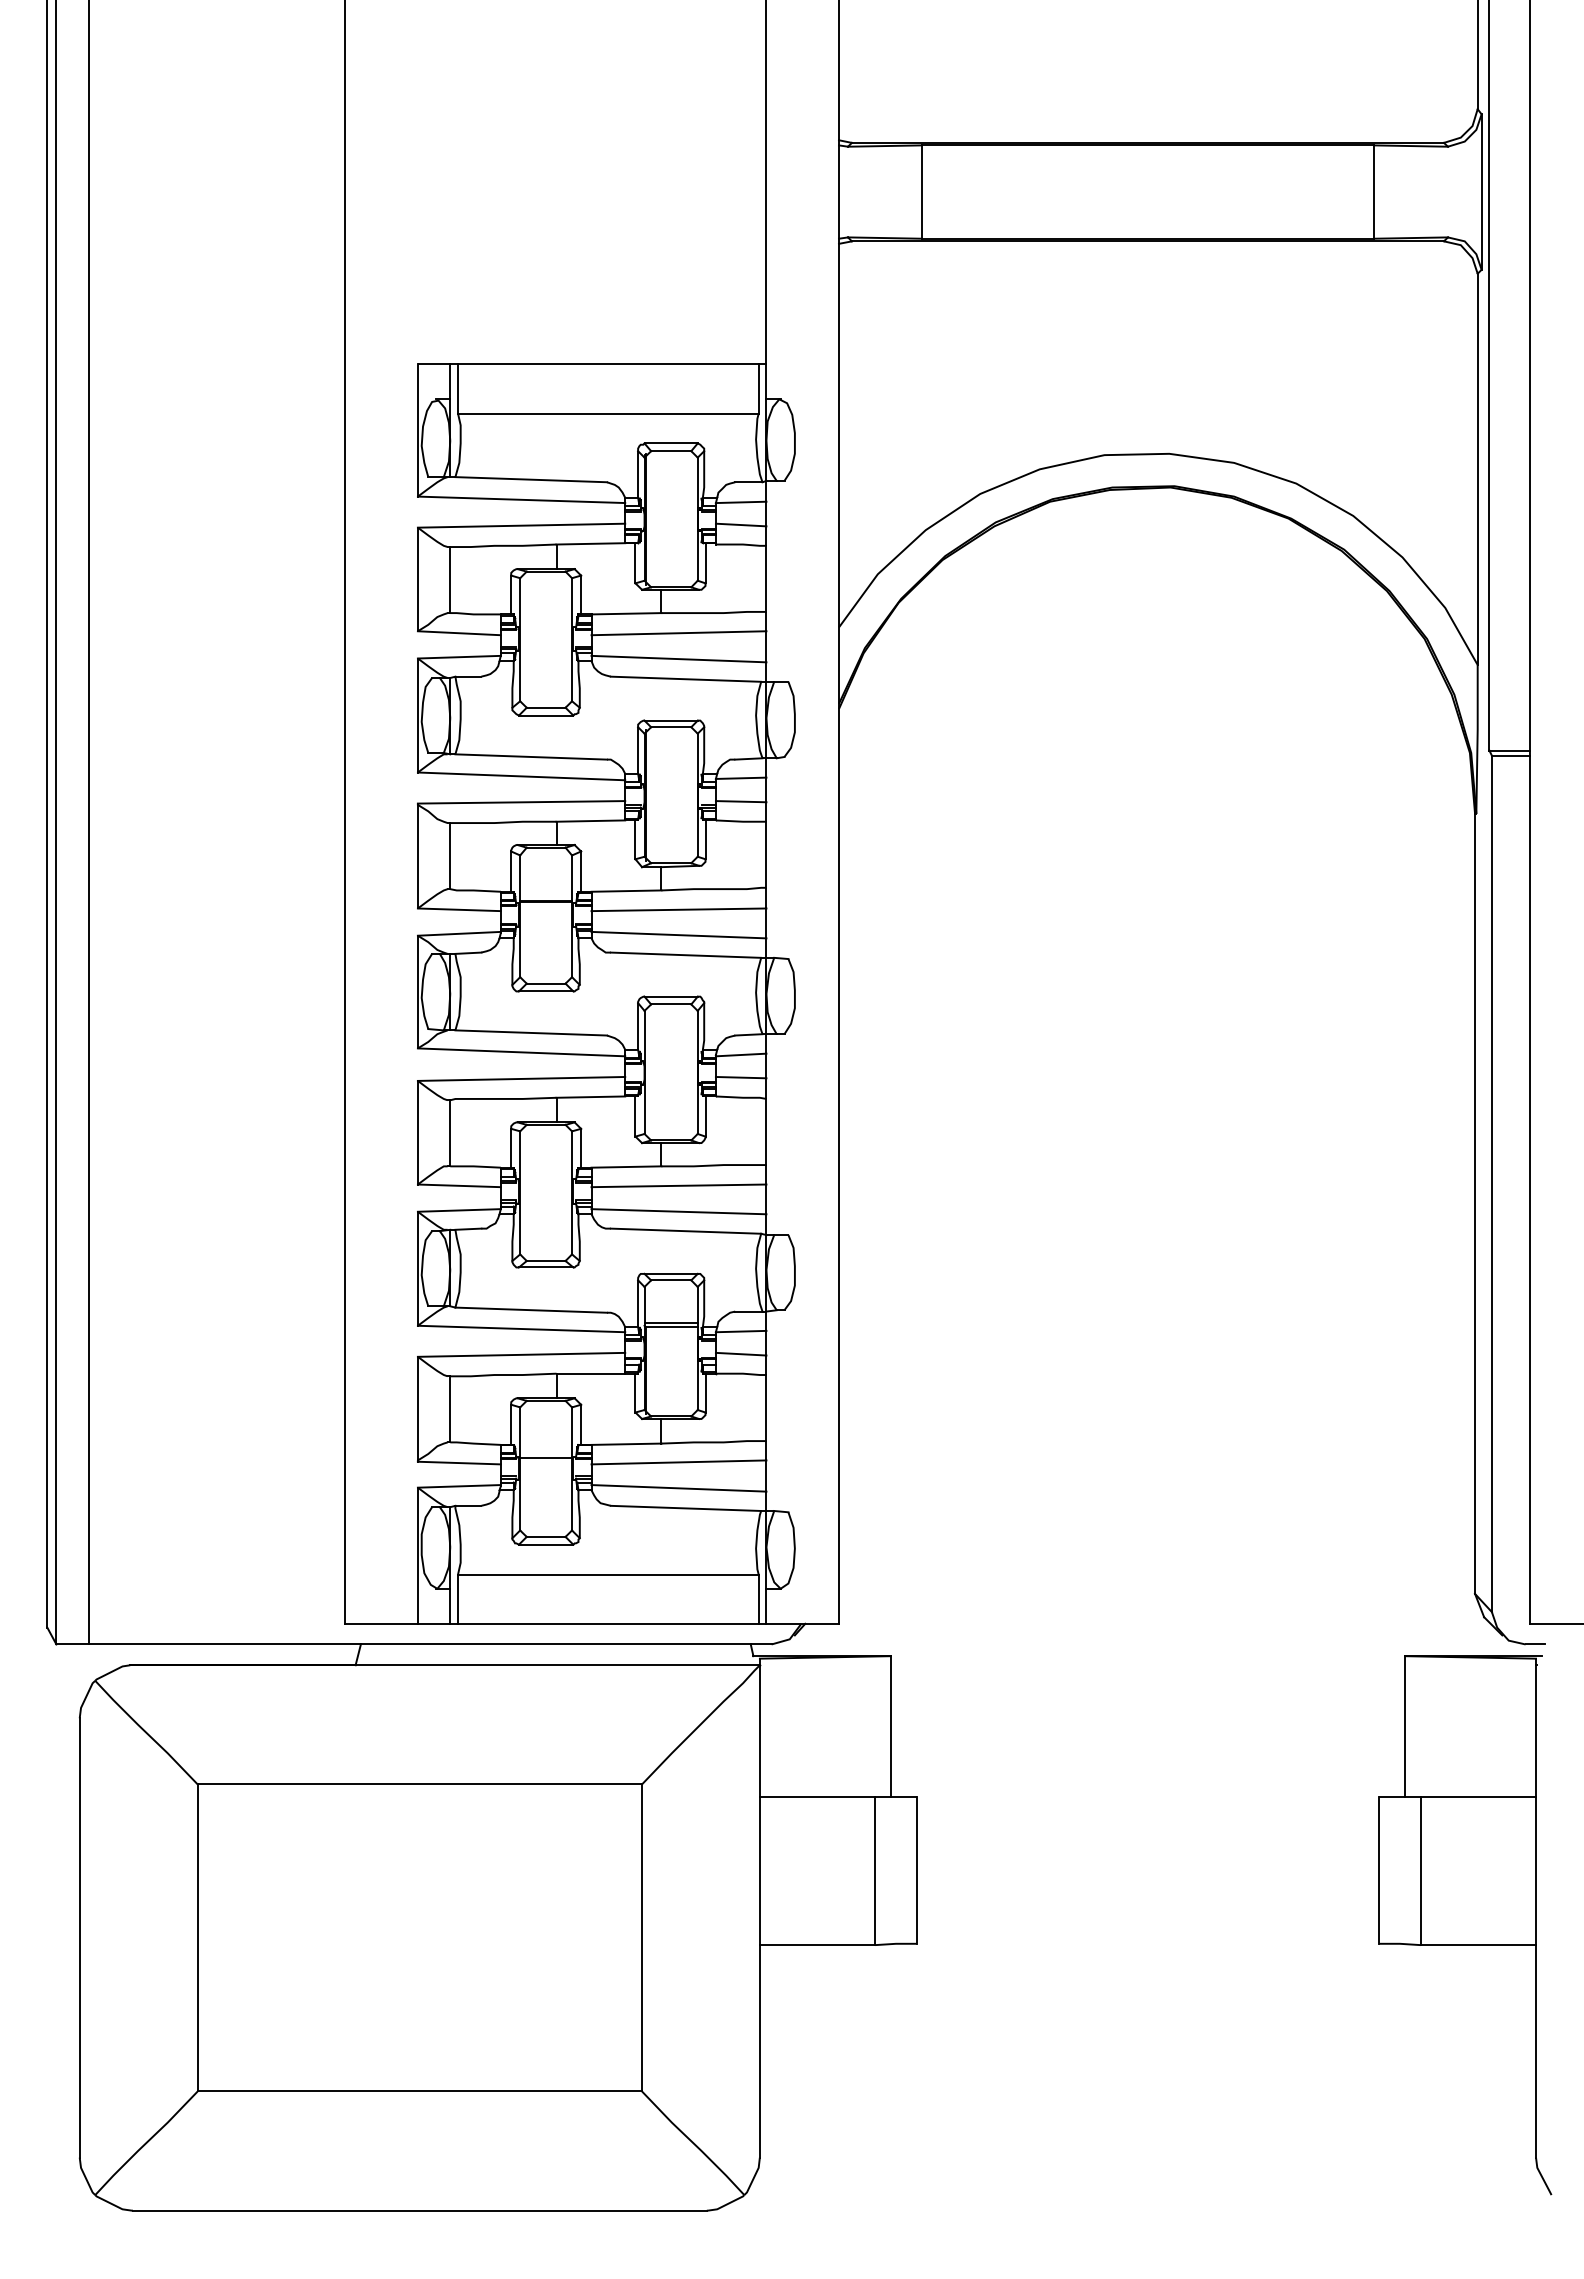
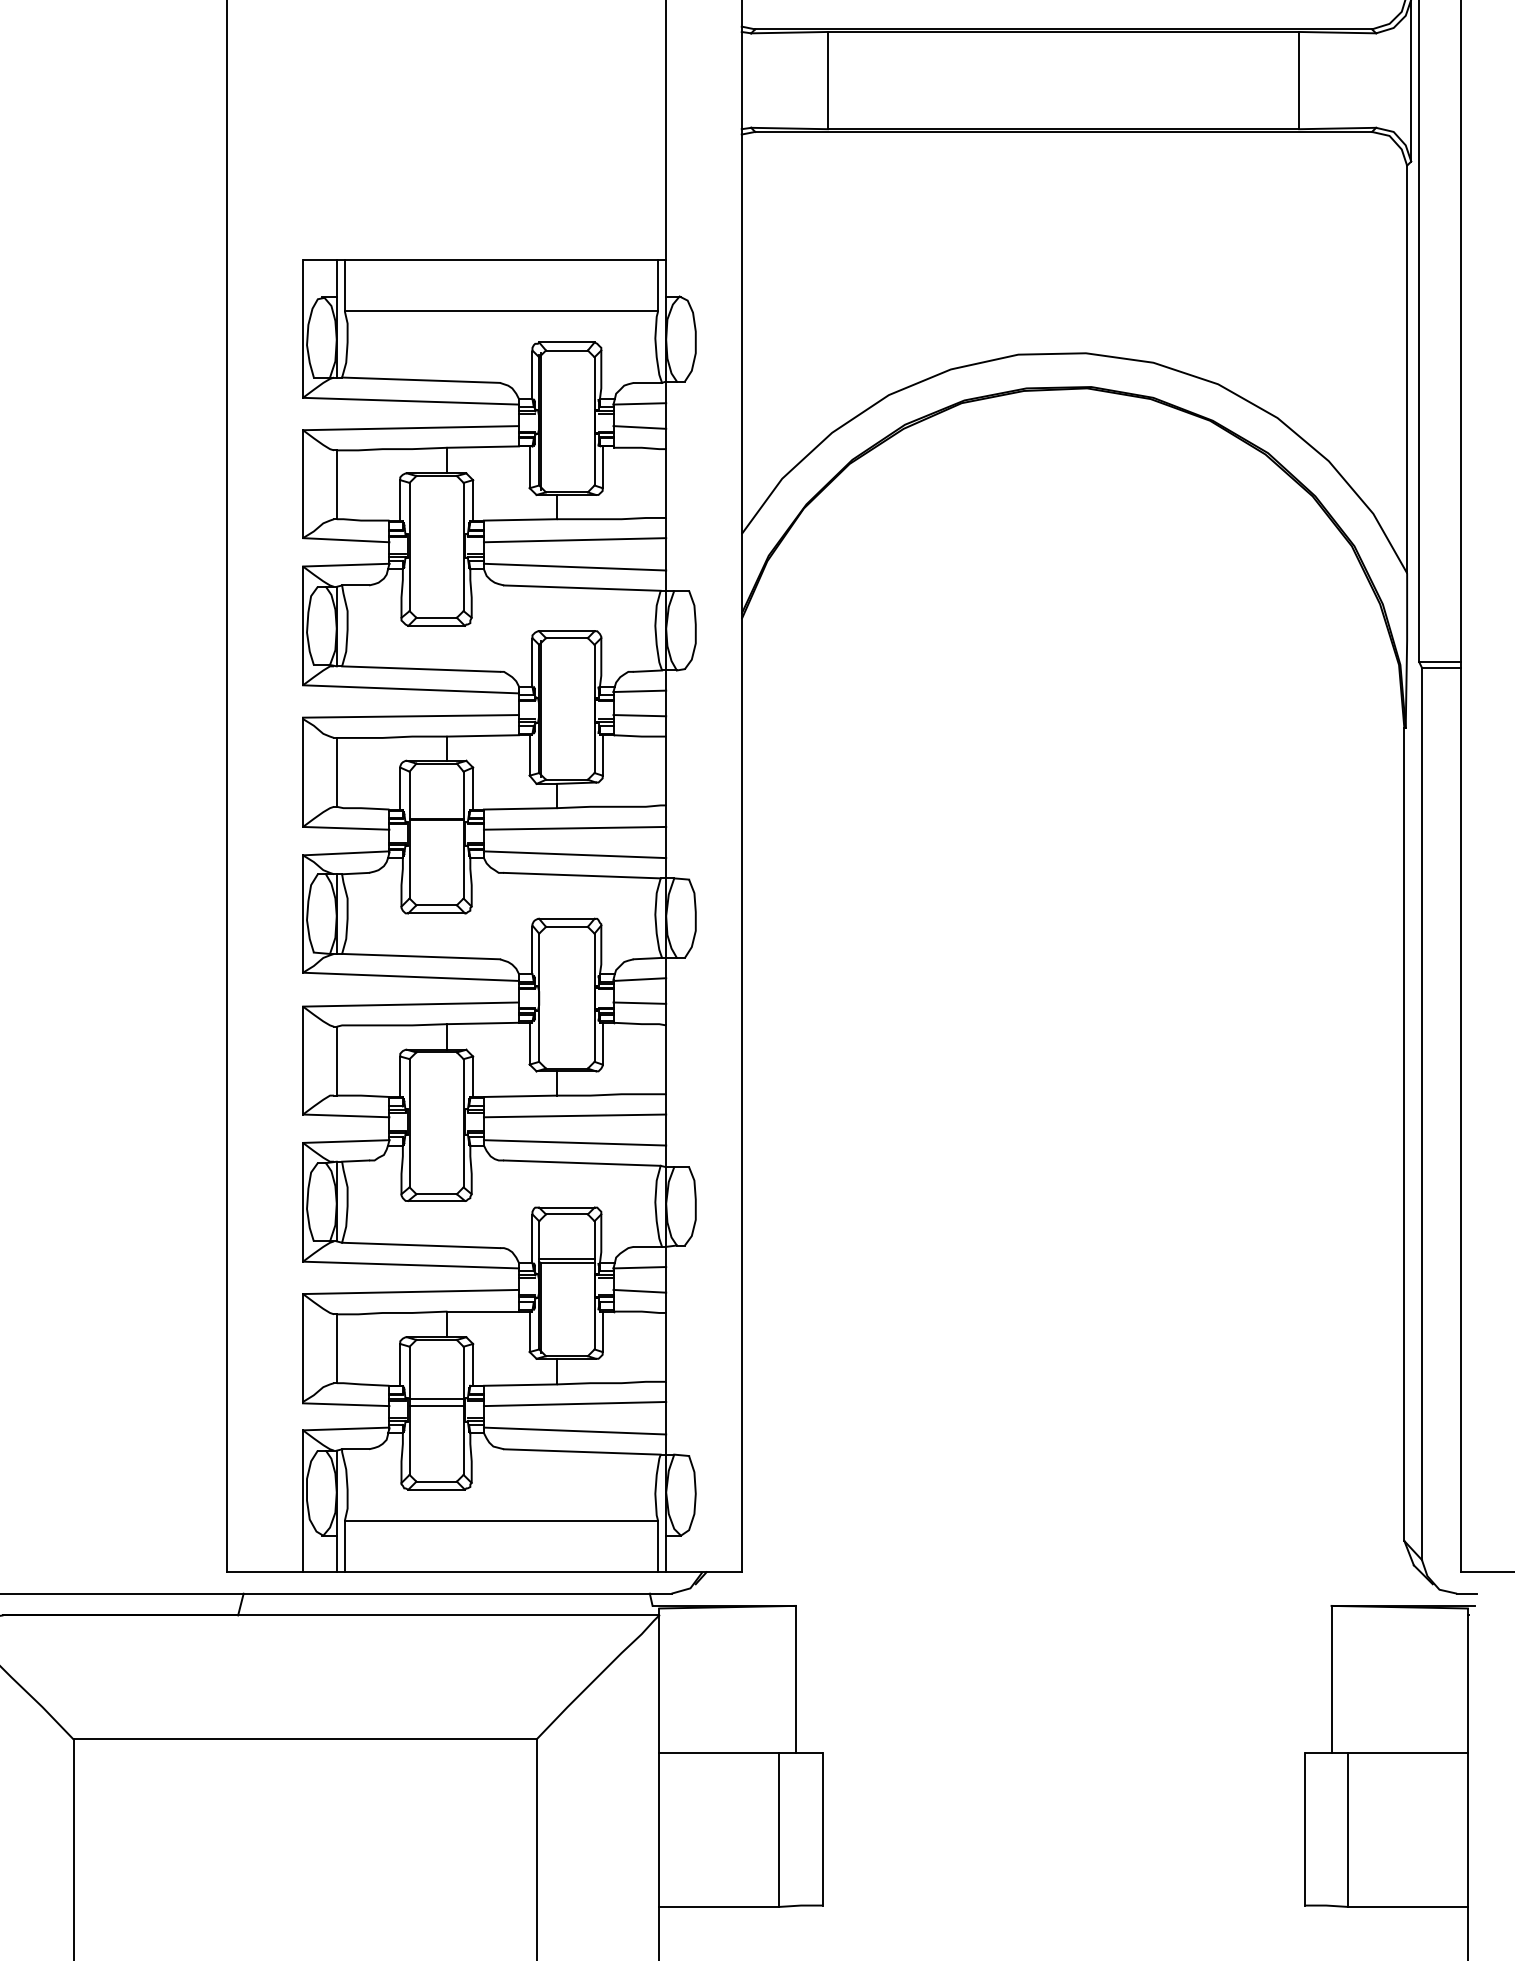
line: (546, 1464) -> (437, 1406), added

